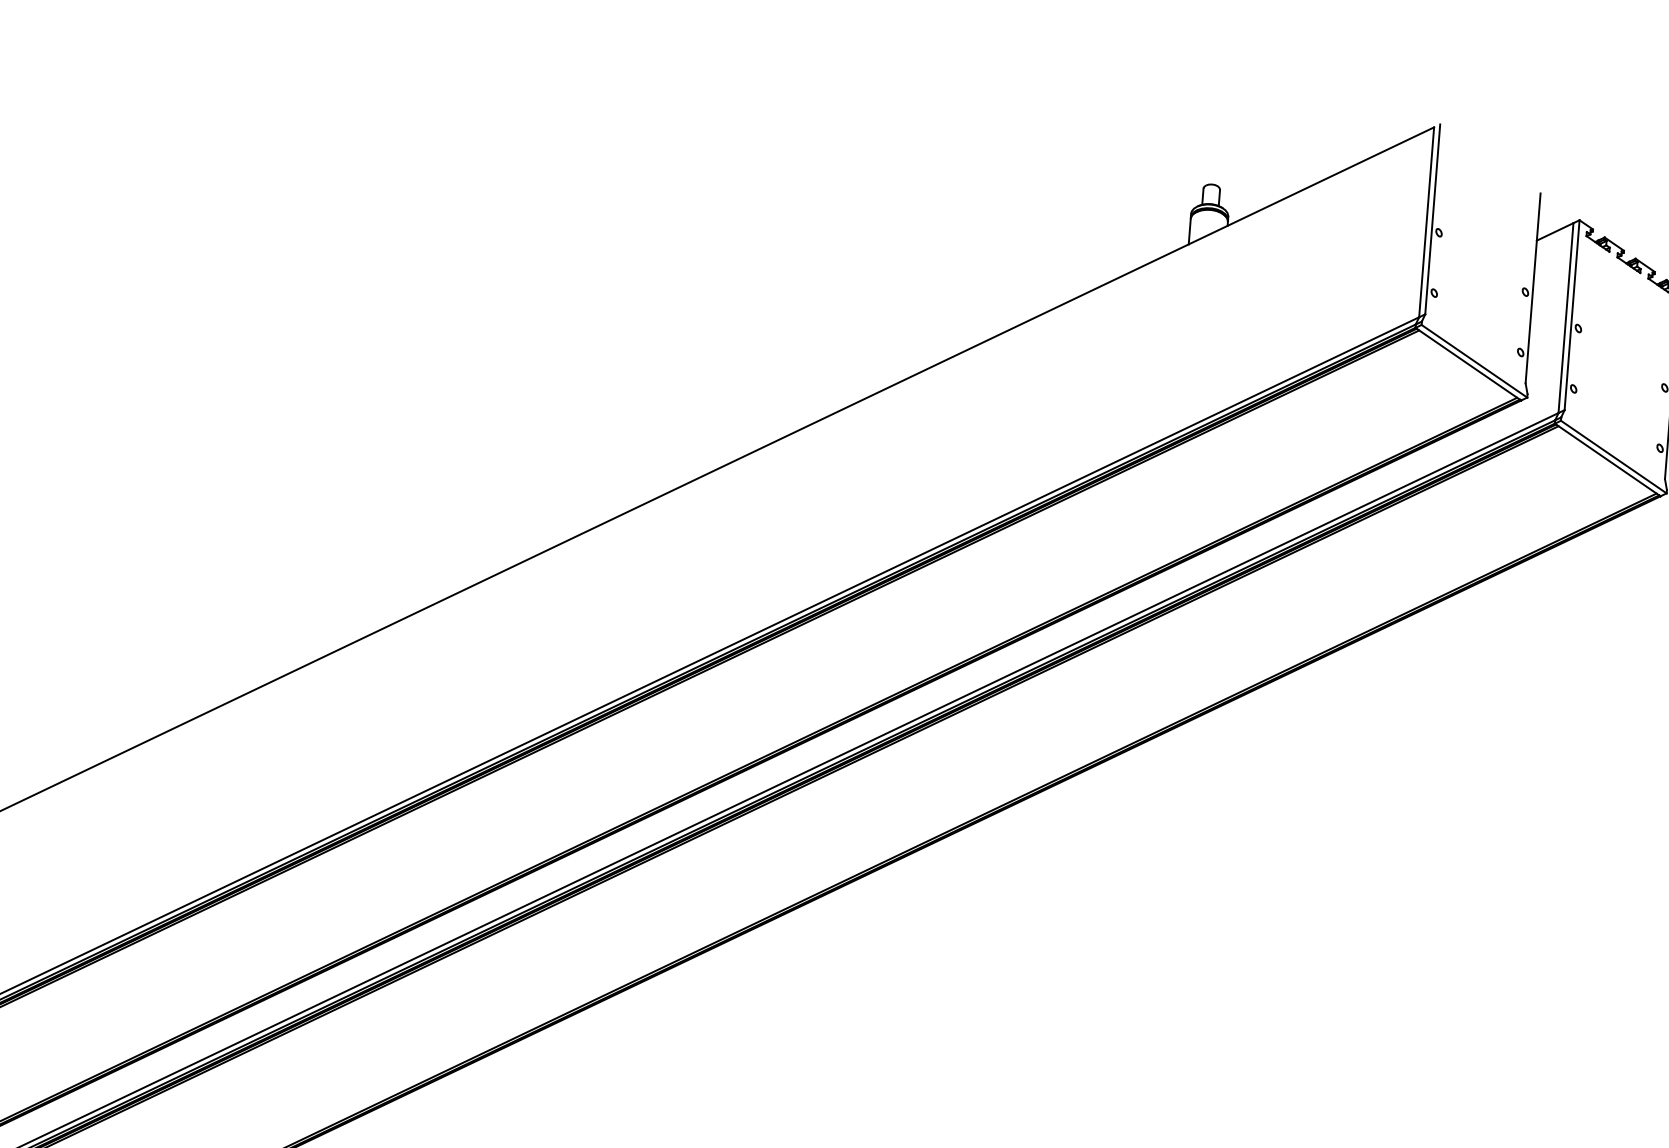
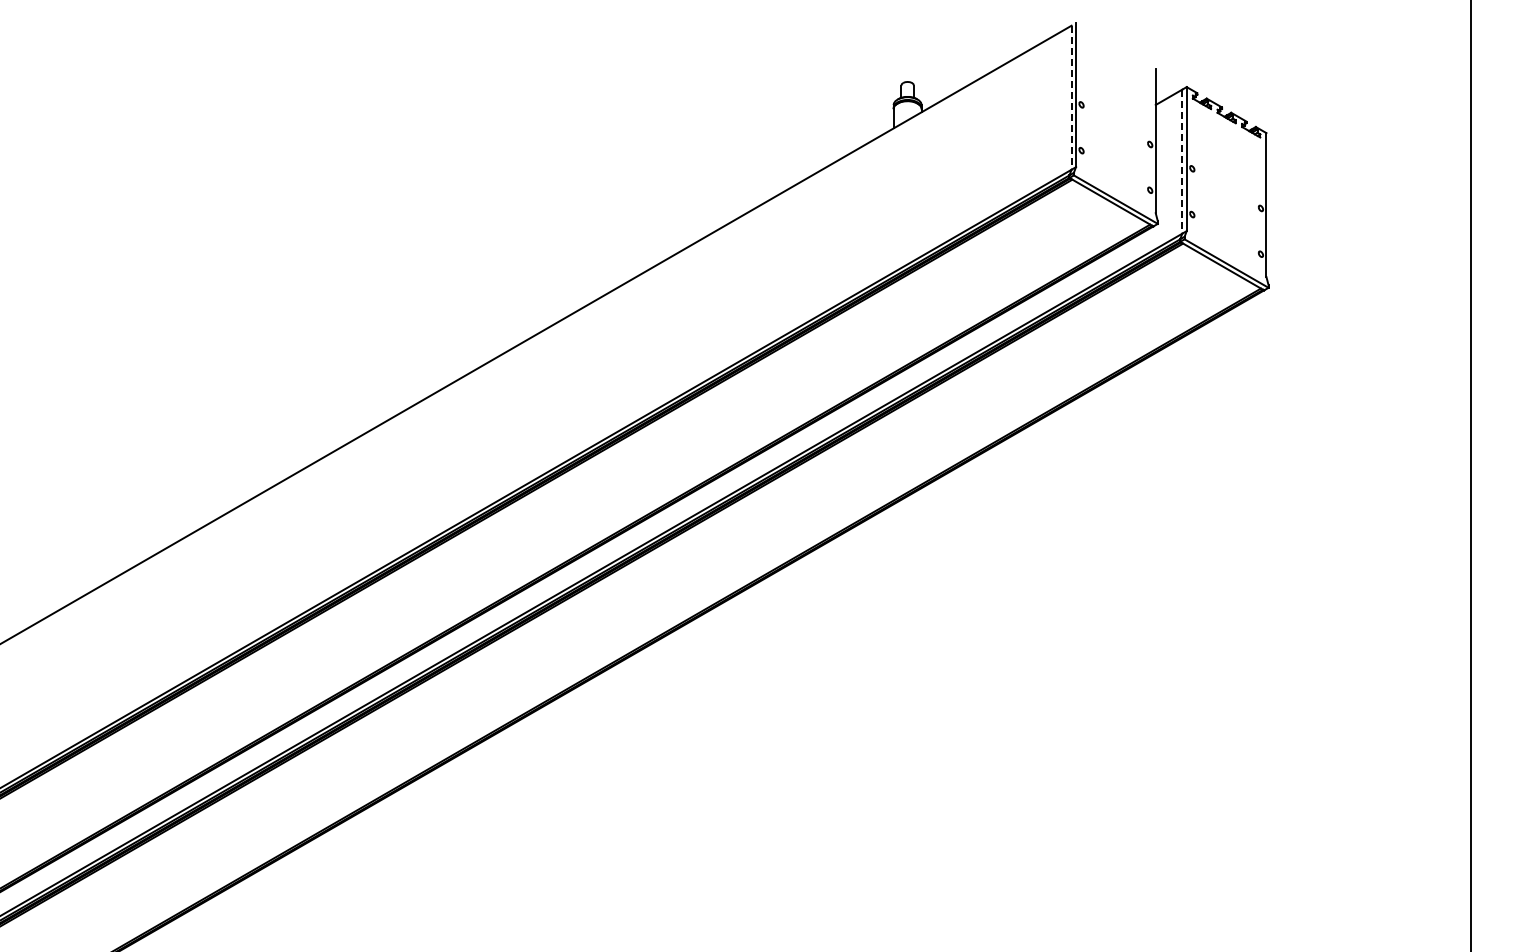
line: (1426, 223) -> (1071, 98), solid -> dashed
line: (1566, 319) -> (1182, 162), solid -> dashed

